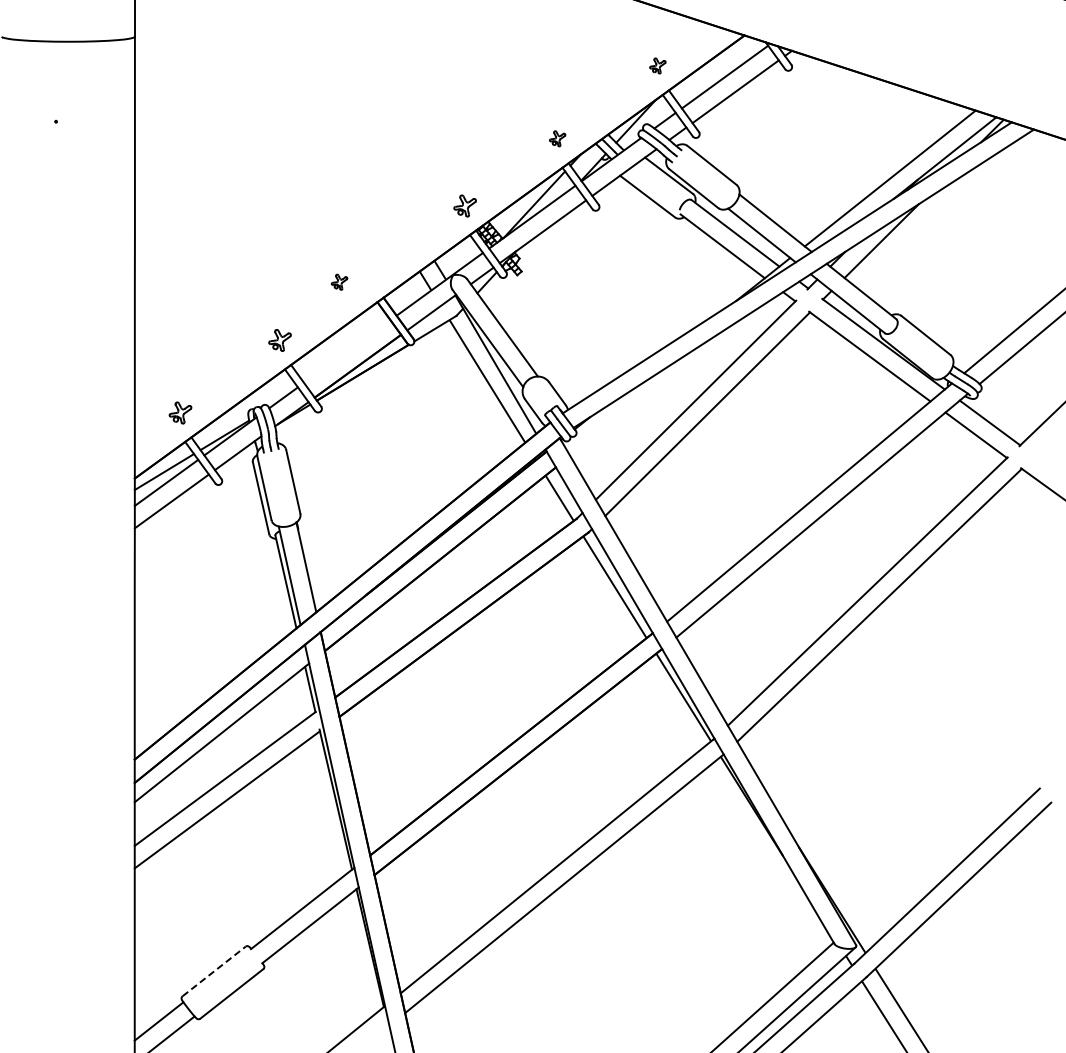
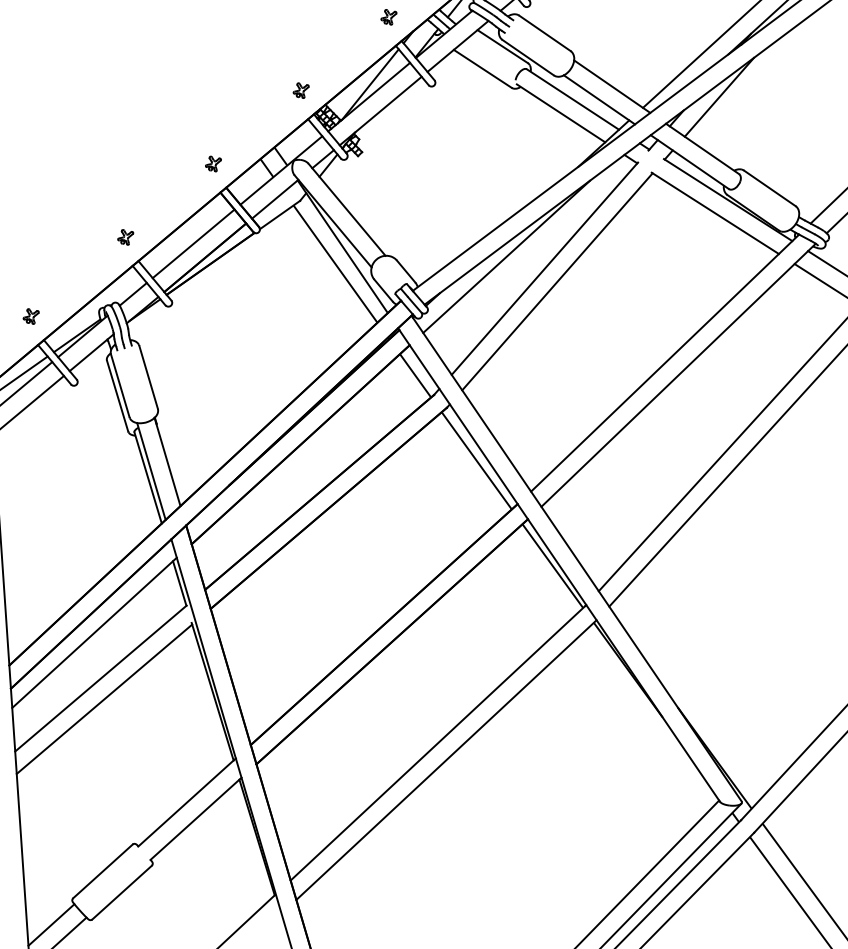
part: (464, 205) -> (300, 90), size x0.71
part: (339, 281) -> (213, 163), moved
part: (279, 340) -> (125, 237), size x0.71
line: (347, 351) -> (193, 243), added
line: (658, 385) -> (506, 256), added
part: (179, 412) -> (30, 316), size x0.71
line: (214, 971) -> (103, 871), dashed -> solid

